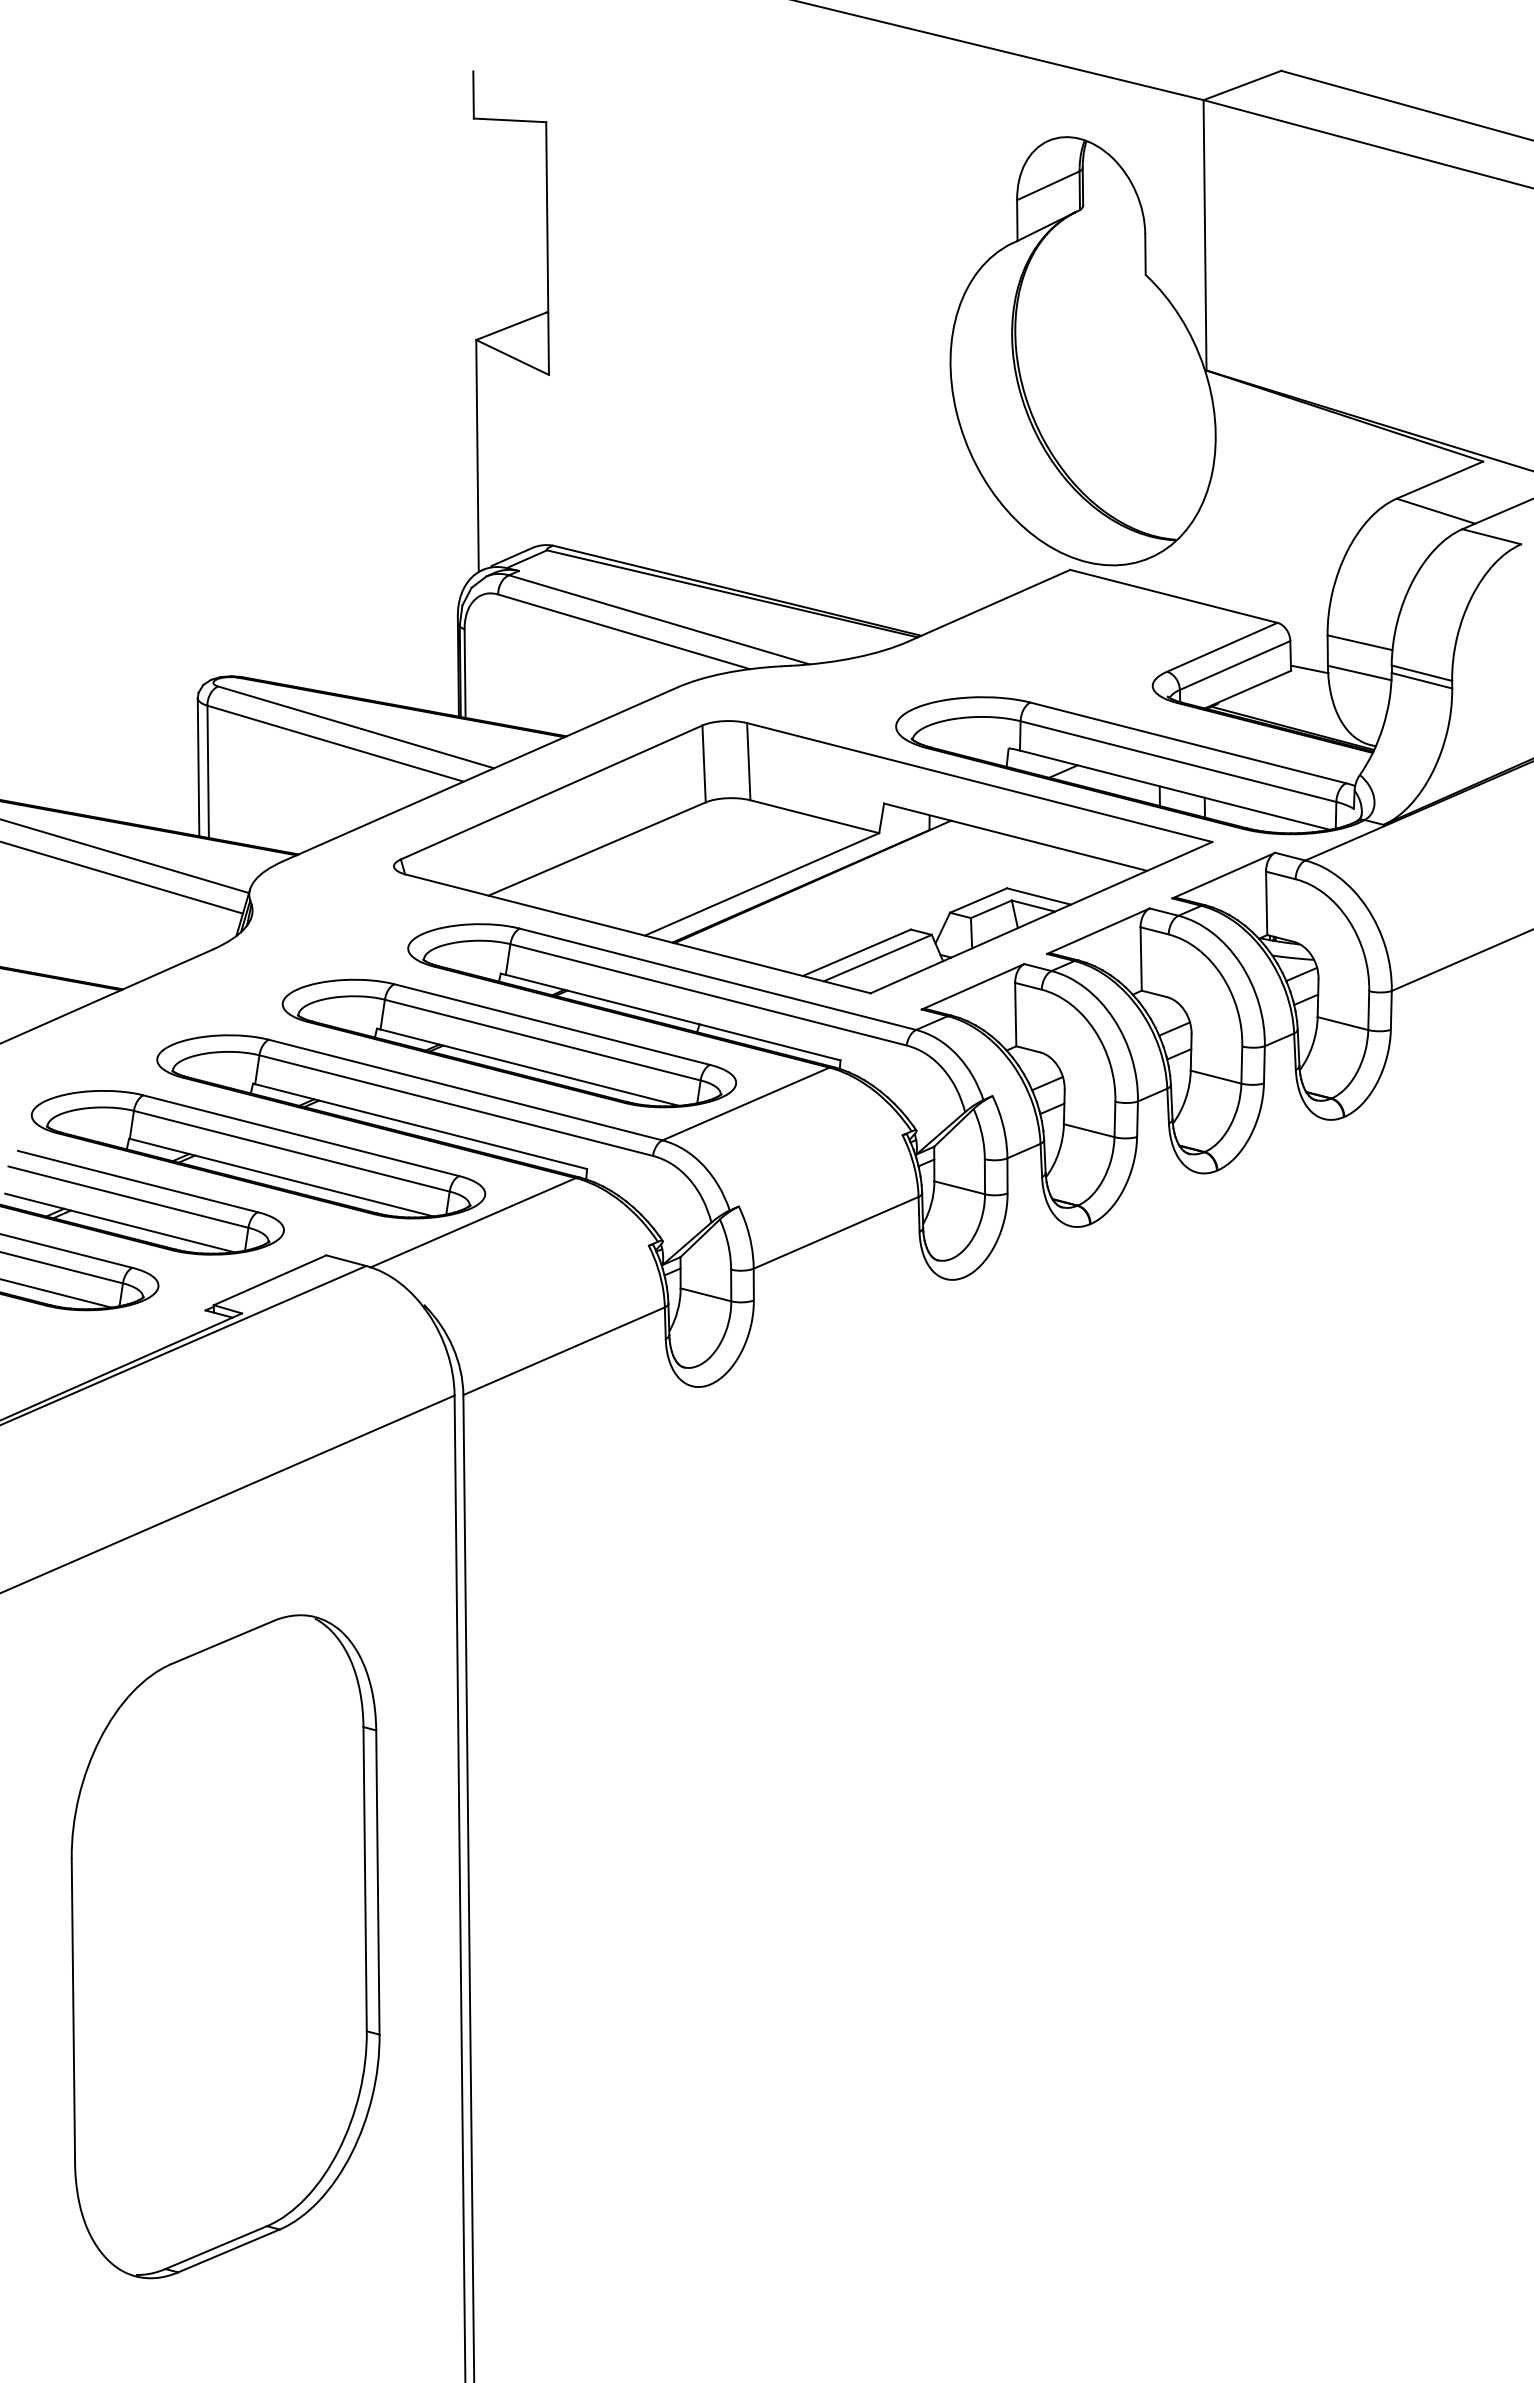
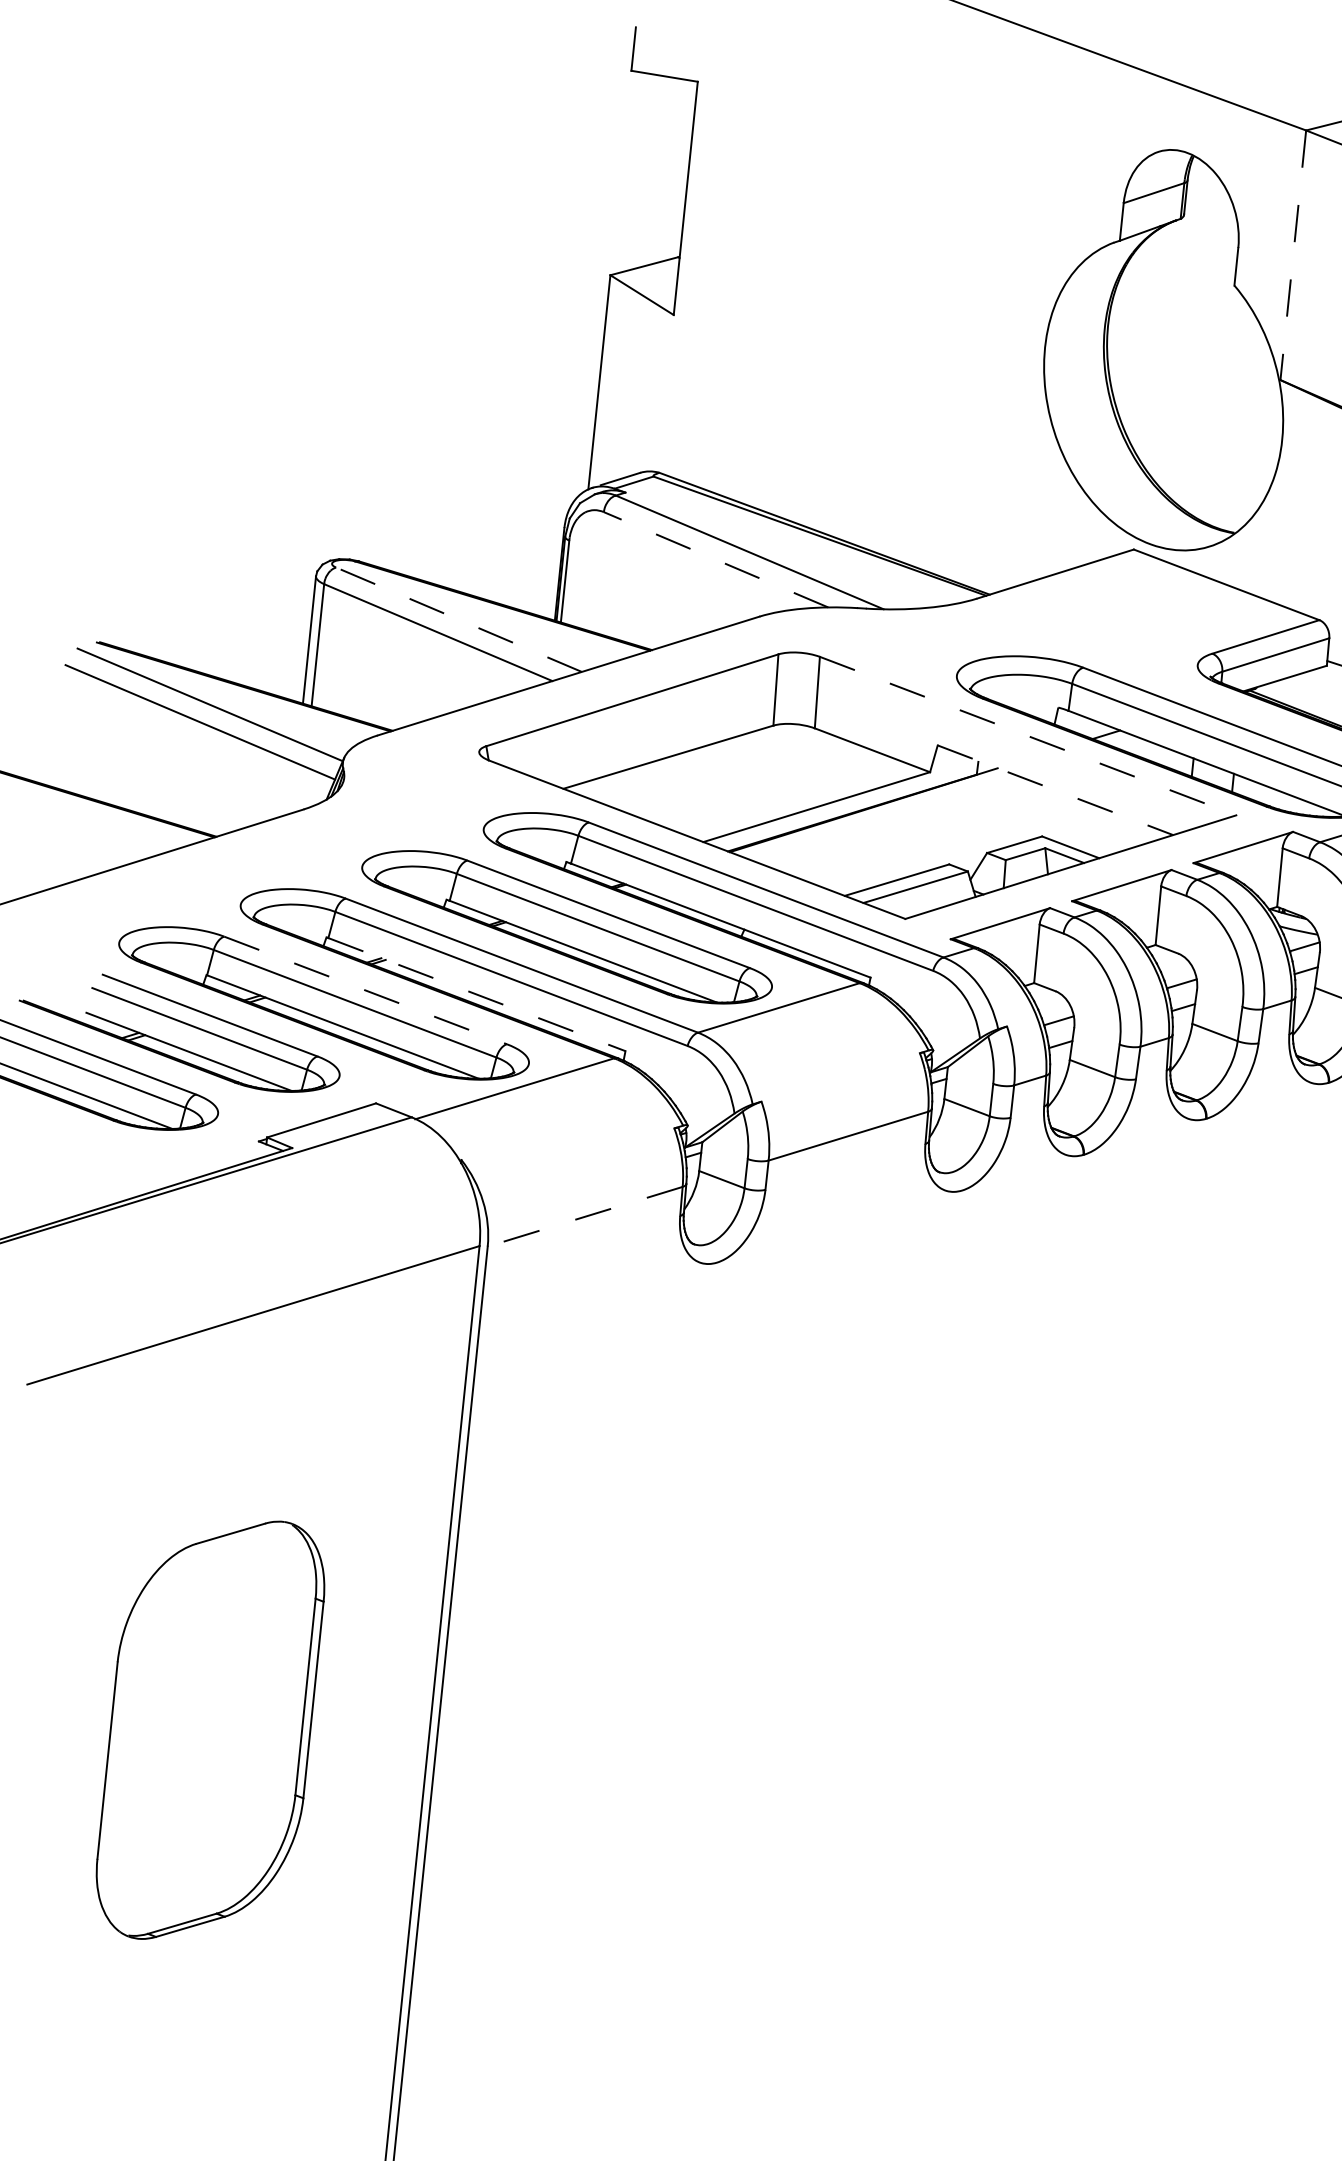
line: (1205, 235) -> (1293, 255), solid -> dashed
line: (623, 631) -> (715, 559), solid -> dashed
line: (356, 727) -> (459, 619), solid -> dashed
line: (980, 782) -> (1028, 736), solid -> dashed
line: (1015, 837) -> (1055, 790), solid -> dashed
line: (421, 1126) -> (477, 994), solid -> dashed
line: (301, 1135) -> (365, 990), solid -> dashed
line: (564, 1351) -> (585, 1217), solid -> dashed
part: (225, 1946) -> (210, 1729), size x0.7

